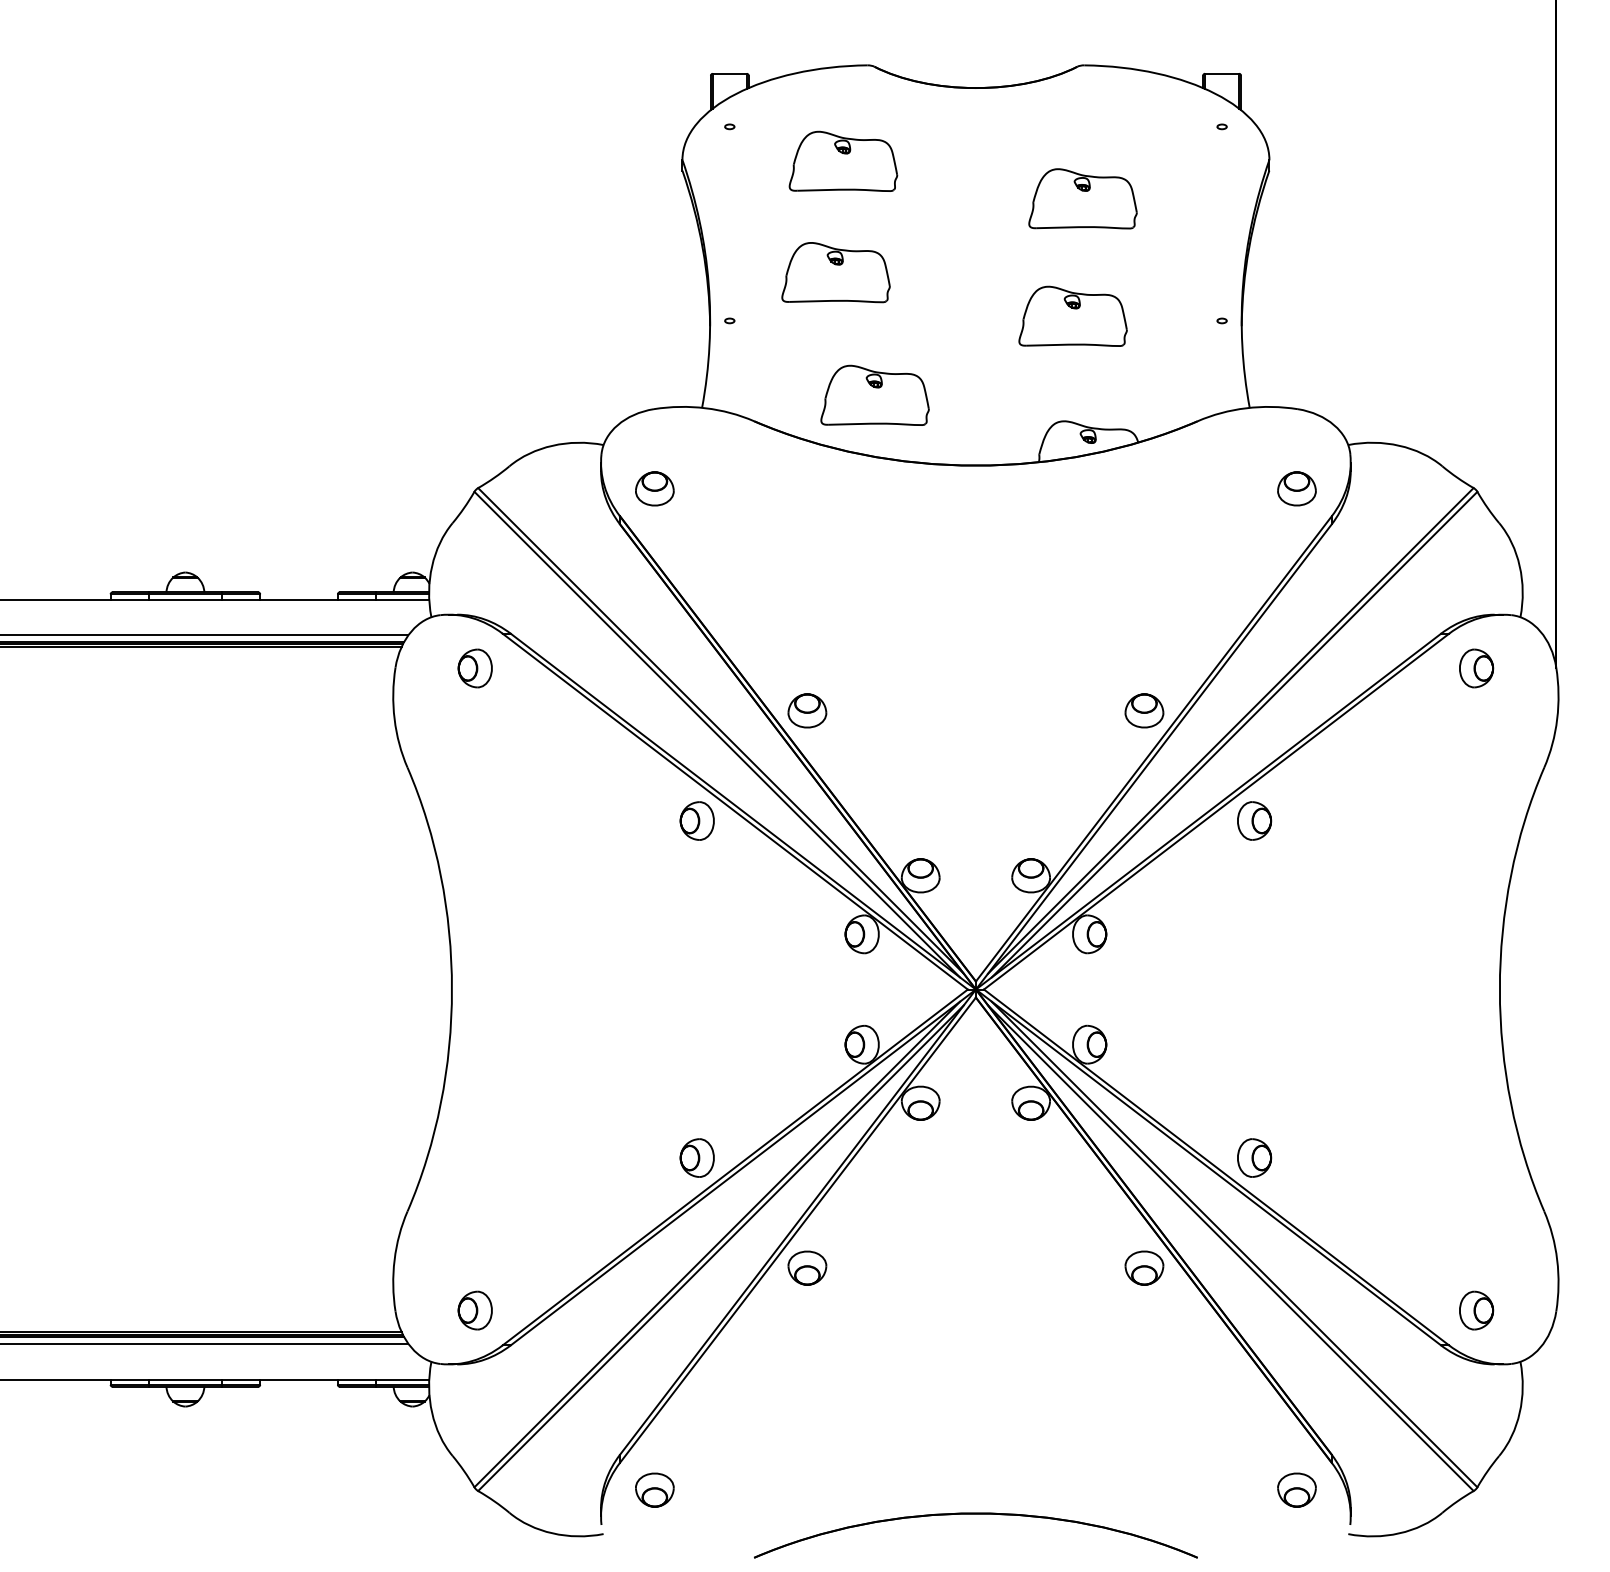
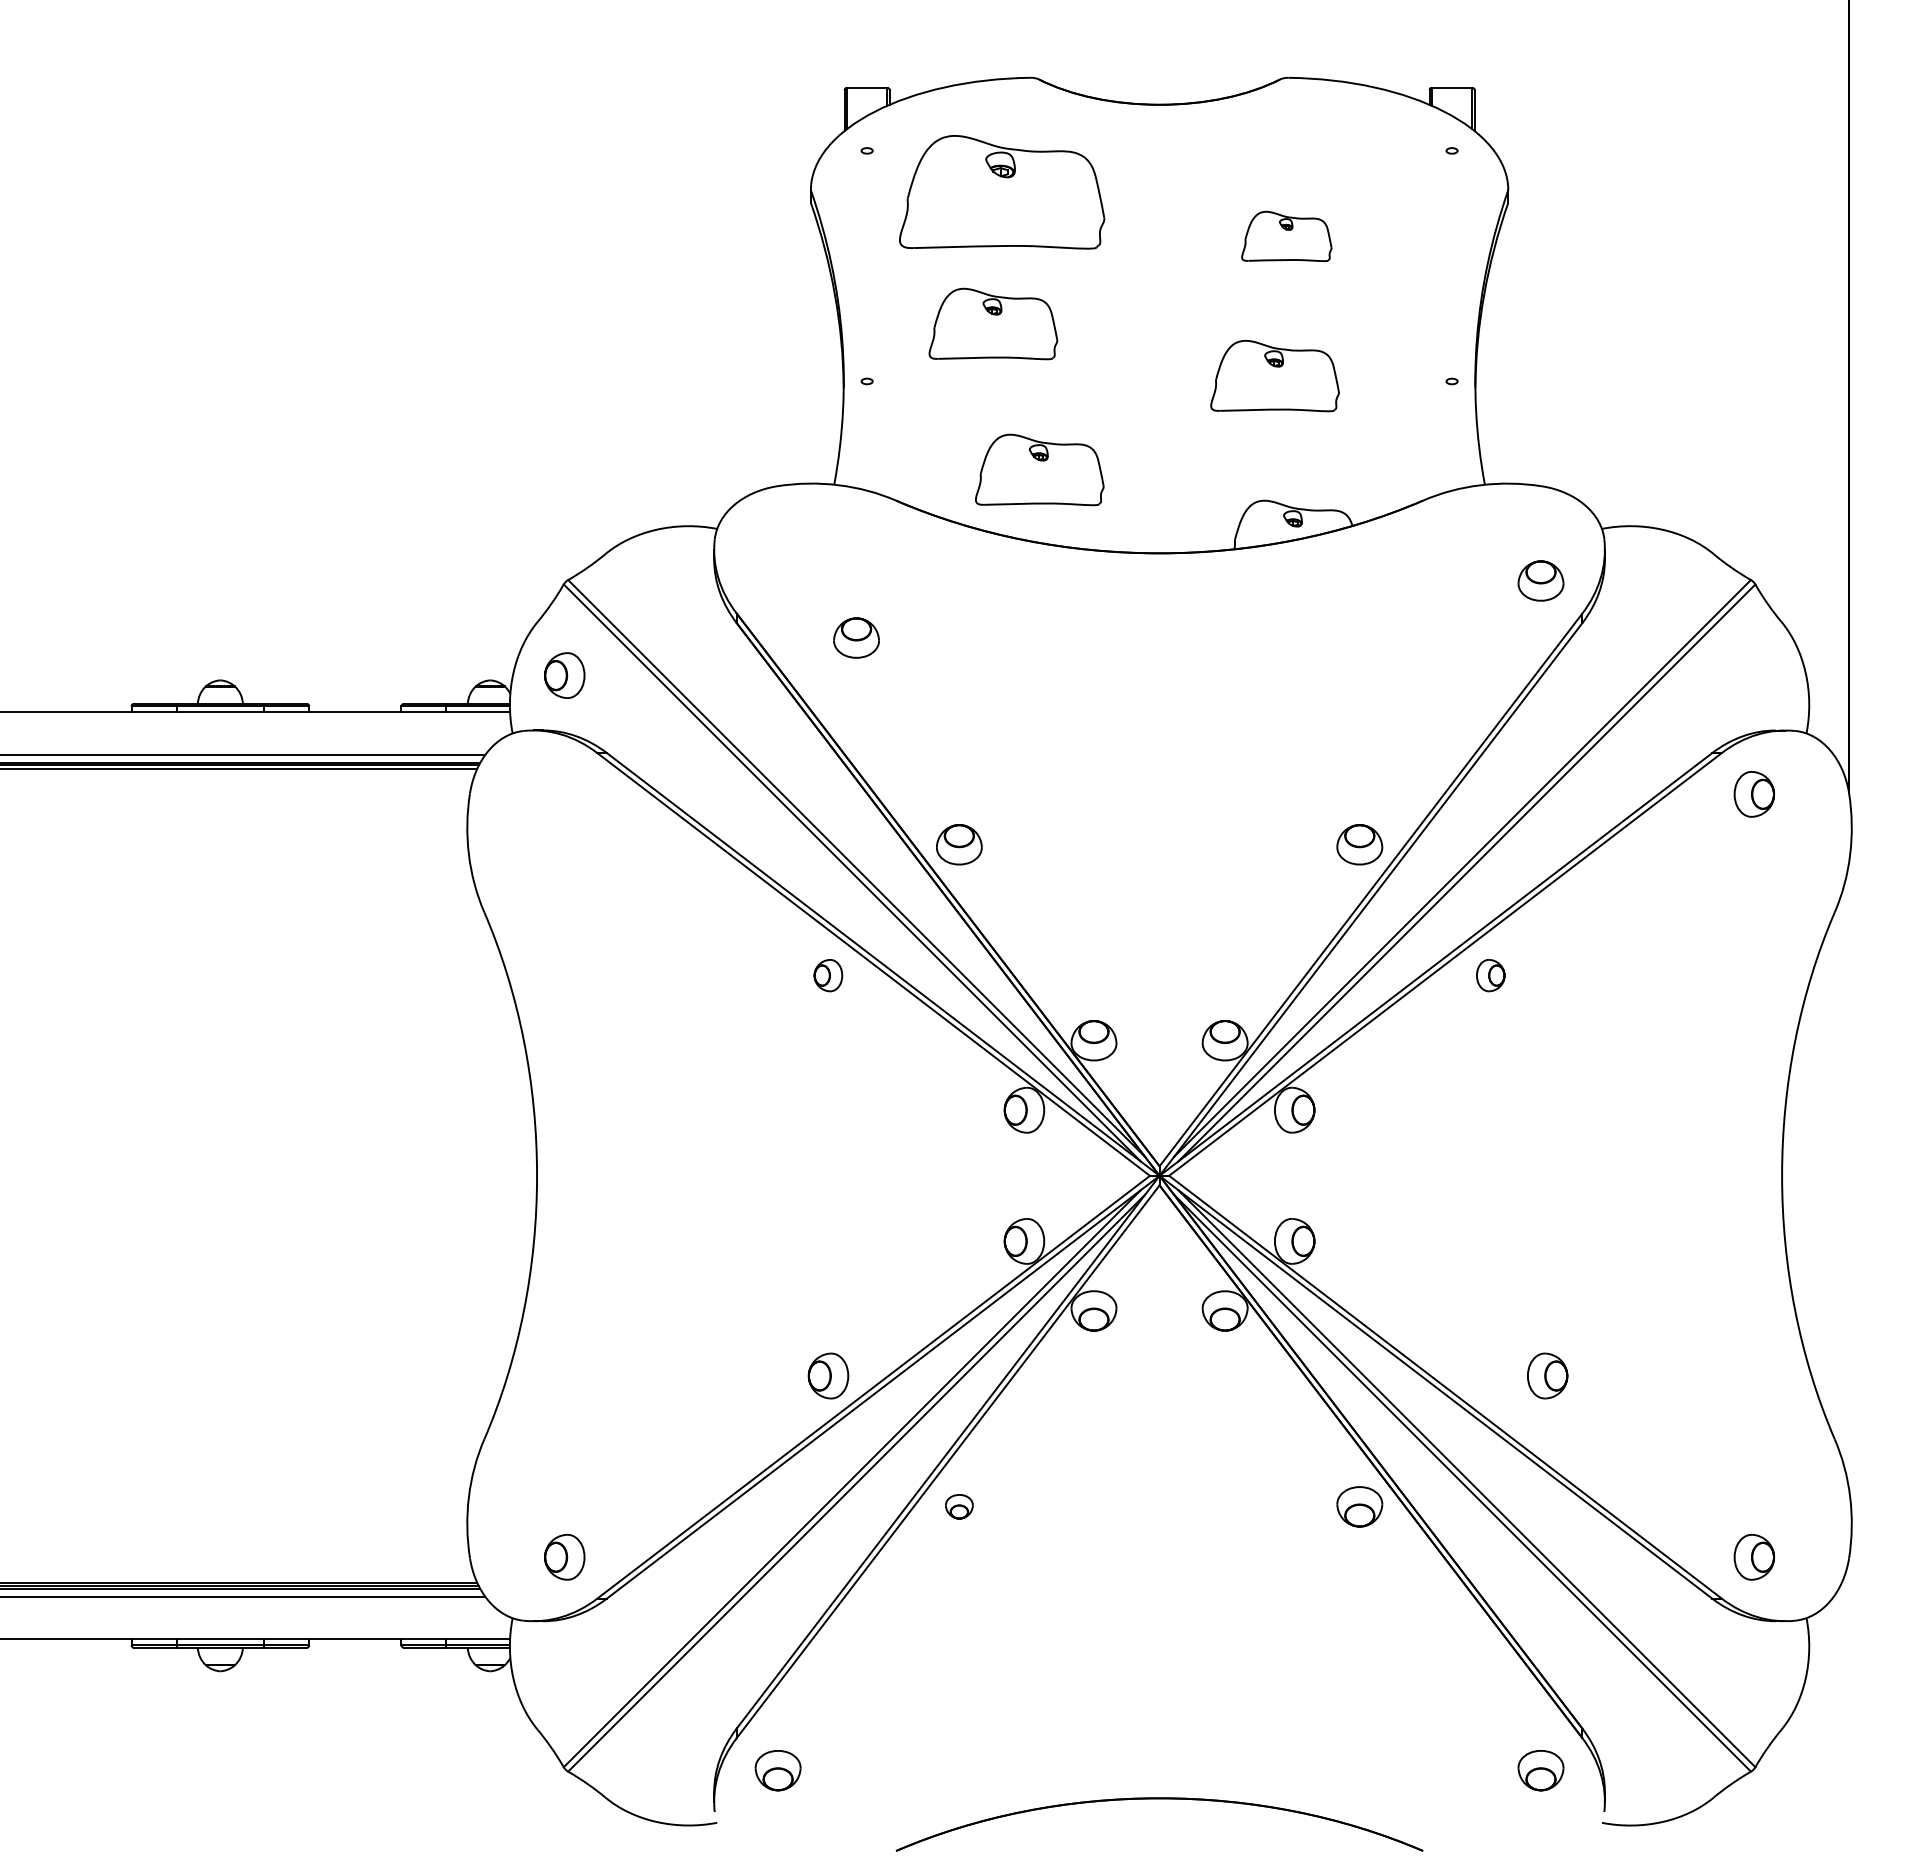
part: (843, 160) -> (1002, 190), size x1.6
part: (1082, 198) -> (1286, 235), size x0.7
part: (654, 488) -> (856, 637), moved
part: (474, 668) -> (563, 675), moved
part: (696, 820) -> (827, 974), size x0.7
part: (1254, 820) -> (1490, 974), size x0.7
part: (1254, 1157) -> (1547, 1375), moved
part: (807, 1267) -> (959, 1506), size x0.6

